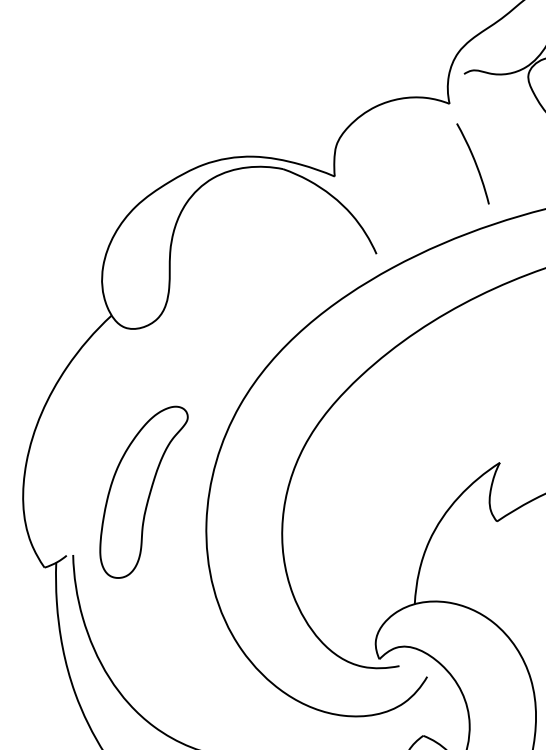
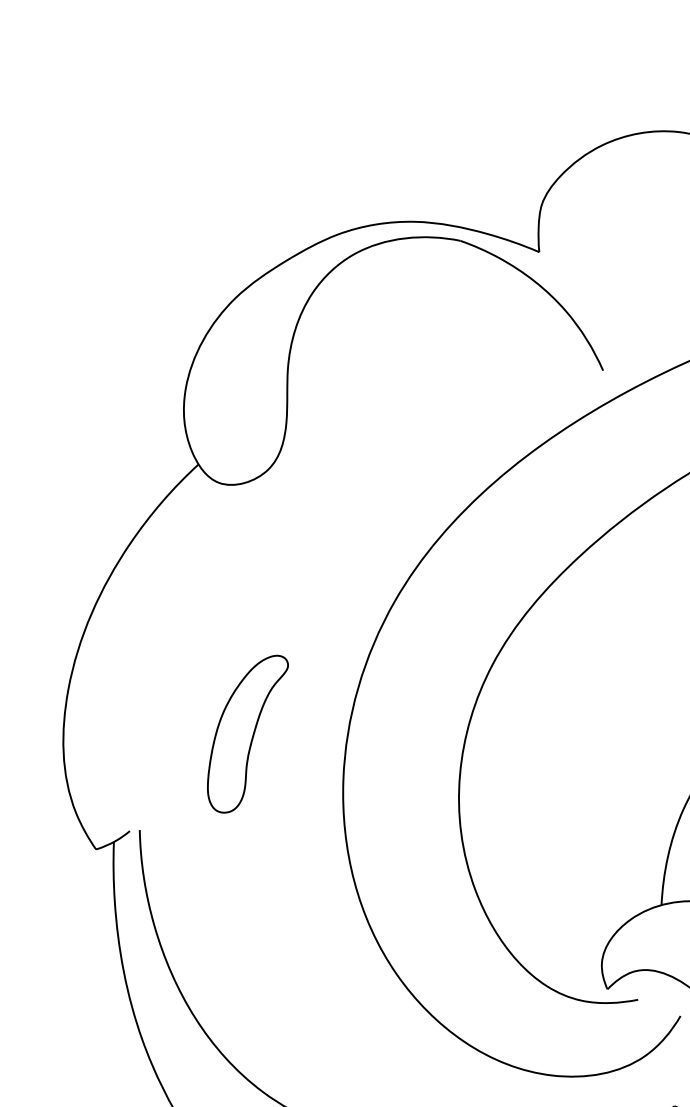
part: (143, 491) -> (247, 733), size x0.6

